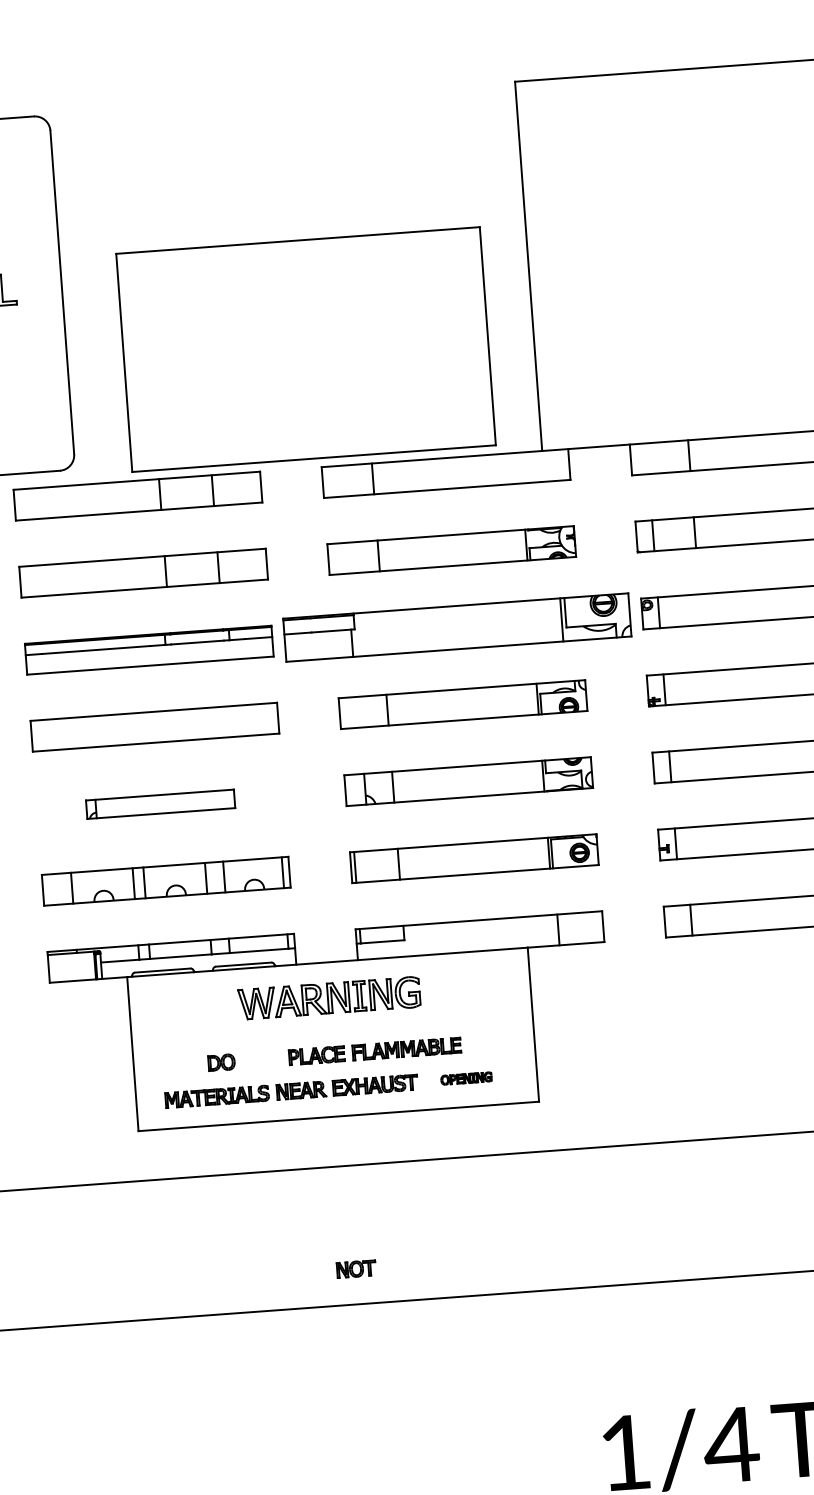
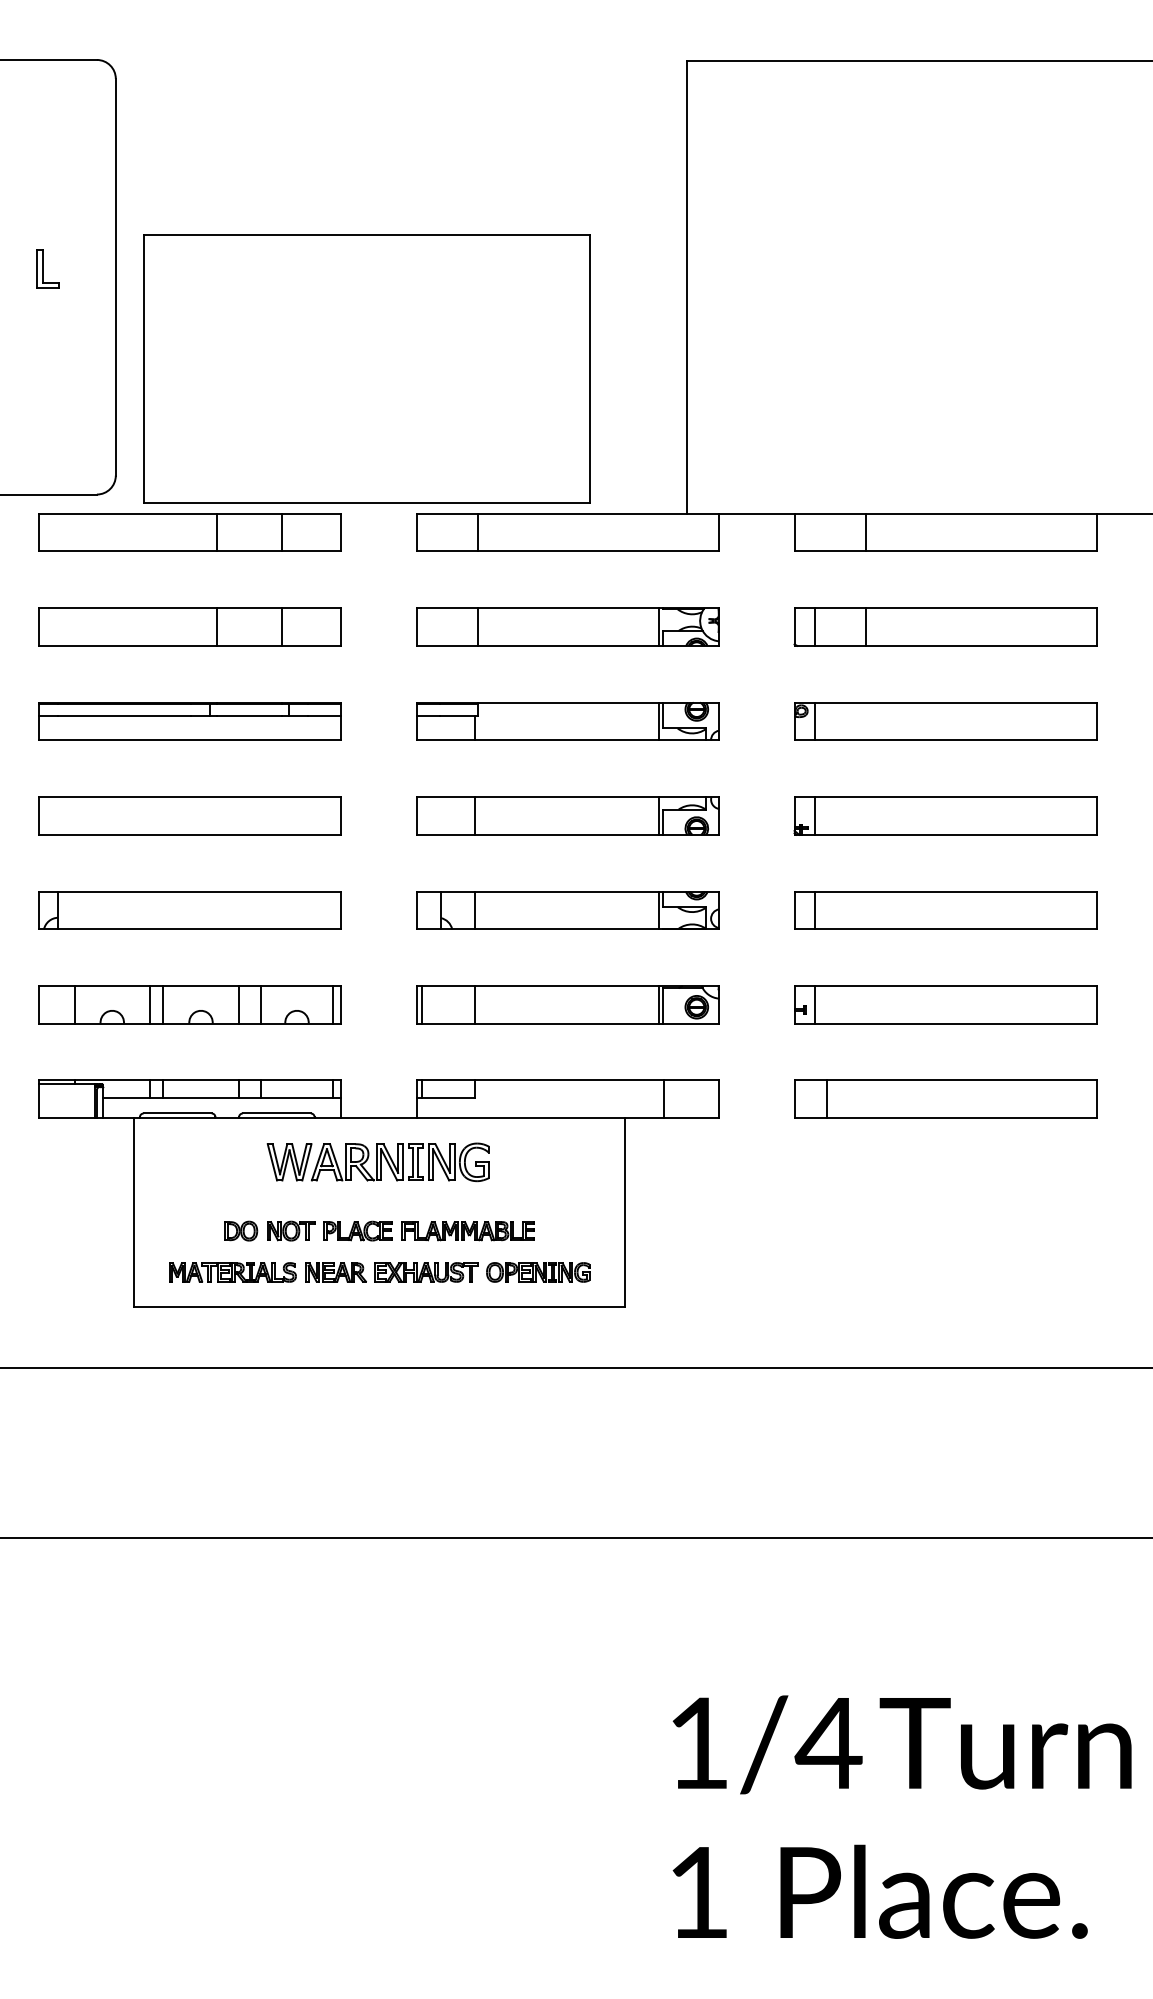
part: (305, 349) -> (366, 368), moved
part: (457, 627) -> (567, 721), size x0.71
part: (160, 804) -> (189, 910), size x1.67
part: (466, 1078) -> (538, 1272), size x1.67
part: (356, 1268) -> (291, 1230), moved

